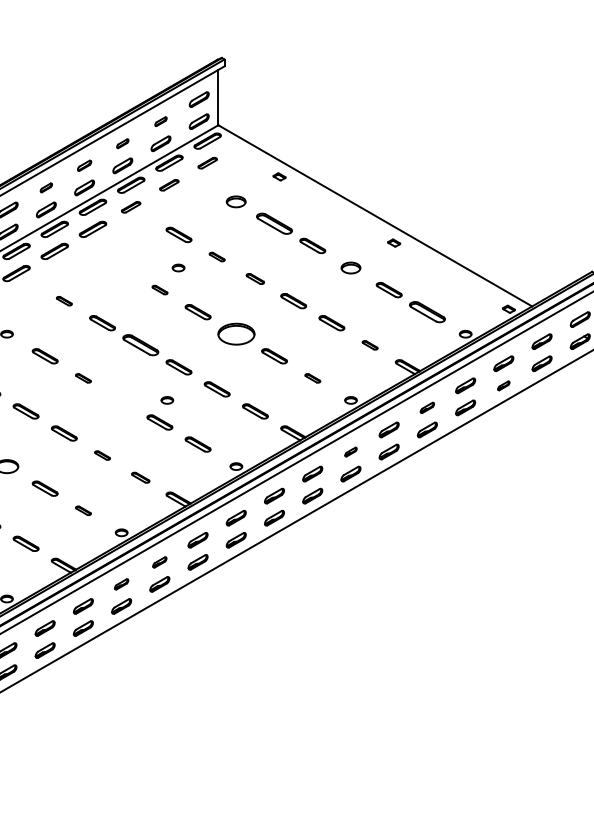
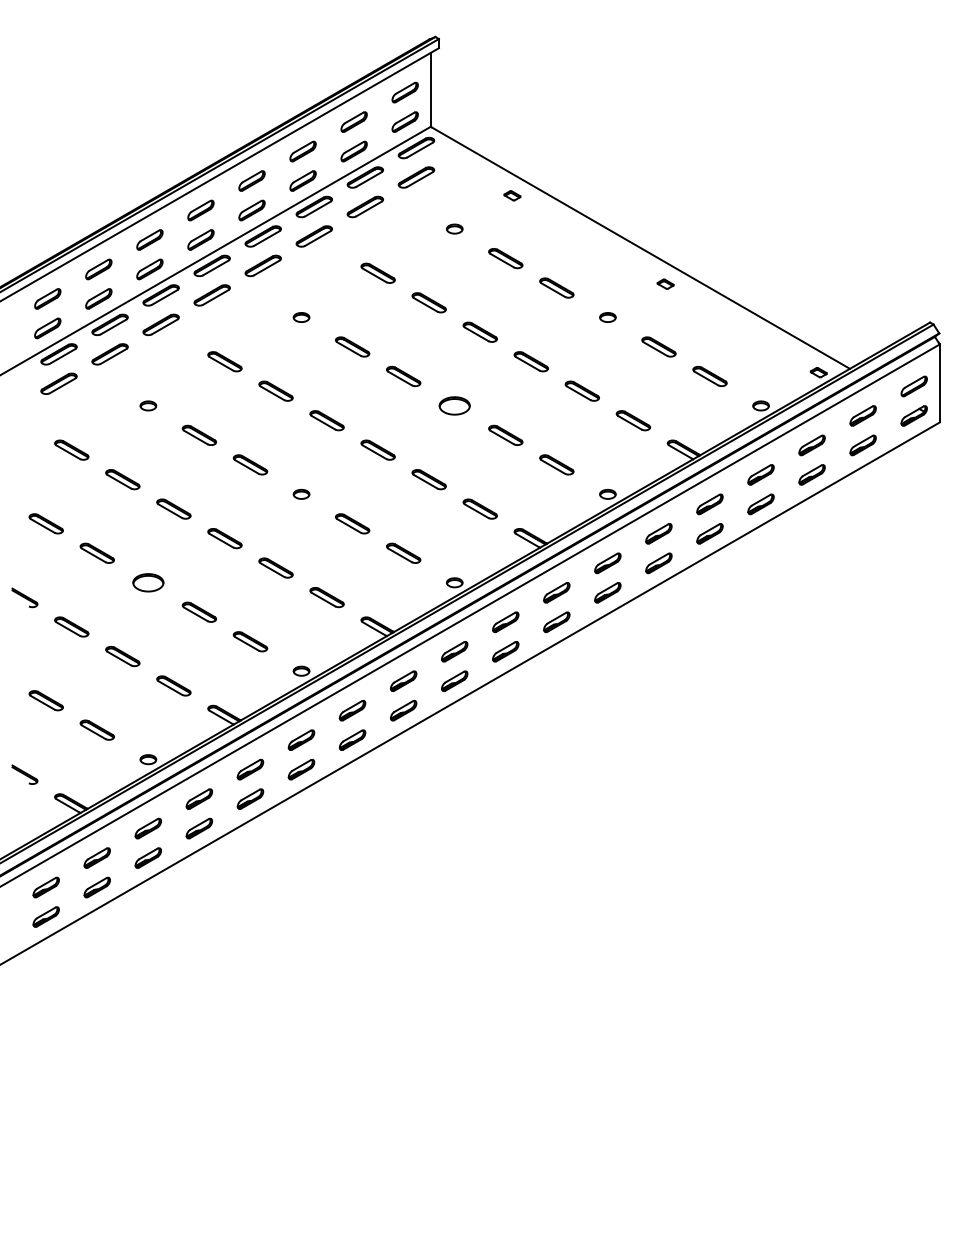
part: (160, 121) -> (353, 121), size x1.67
part: (122, 143) -> (302, 151), size x1.67
part: (207, 163) -> (416, 177), size x1.43
part: (84, 165) -> (251, 180), size x1.43
part: (168, 184) -> (364, 206), size x1.43
part: (46, 187) -> (200, 210), size x1.67
part: (236, 201) -> (454, 228), size x0.62
part: (130, 207) -> (313, 236), size x1.43
part: (274, 223) -> (505, 258), size x0.71
part: (216, 256) -> (428, 302), size x1.67
part: (178, 268) -> (301, 317), moved
part: (350, 268) -> (607, 317), size x0.62
part: (254, 278) -> (479, 331), size x1.43
part: (159, 289) -> (352, 346), size x1.67
part: (63, 300) -> (224, 361), size x1.67
part: (427, 312) -> (709, 376), size x0.71
part: (236, 333) -> (454, 405), size x0.62
part: (140, 345) -> (326, 420), size x0.71
part: (370, 345) -> (633, 420), size x1.67
part: (83, 378) -> (250, 464), size x1.67
part: (312, 378) -> (556, 464), size x1.67
part: (503, 385) -> (811, 474), size x1.67
part: (167, 399) -> (301, 493), moved
part: (427, 407) -> (709, 504), size x1.43
part: (350, 452) -> (607, 563), size x1.67
part: (102, 455) -> (275, 567), size x1.67
part: (140, 477) -> (326, 597), size x1.43
part: (83, 510) -> (250, 641), size x1.67
part: (159, 562) -> (352, 710), size x1.43
part: (121, 583) -> (301, 739), size x1.43

